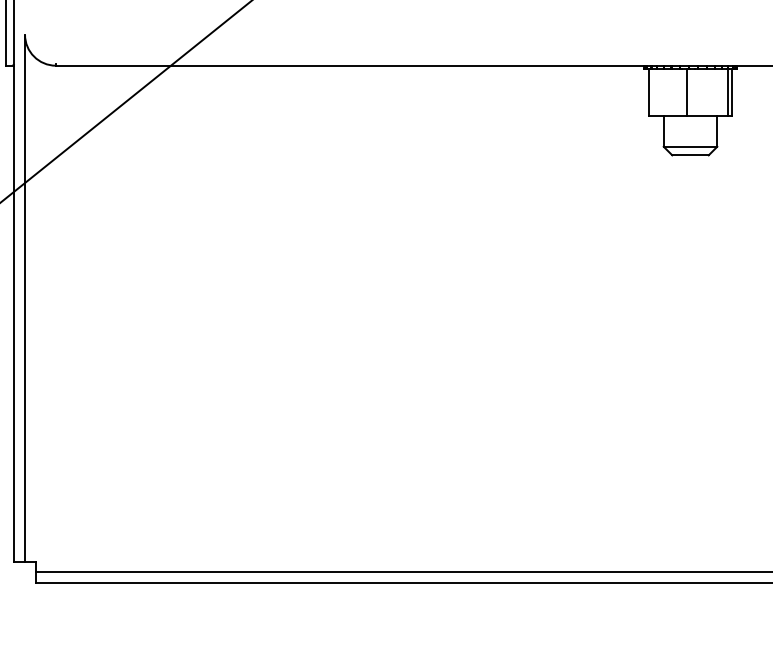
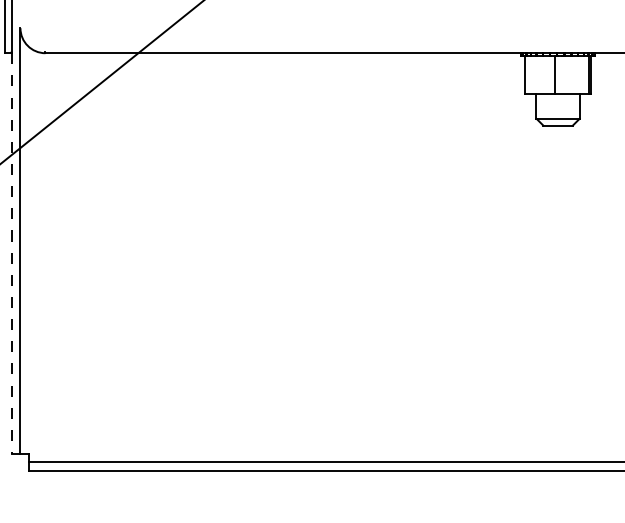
line: (14, 313) -> (11, 253), solid -> dashed

